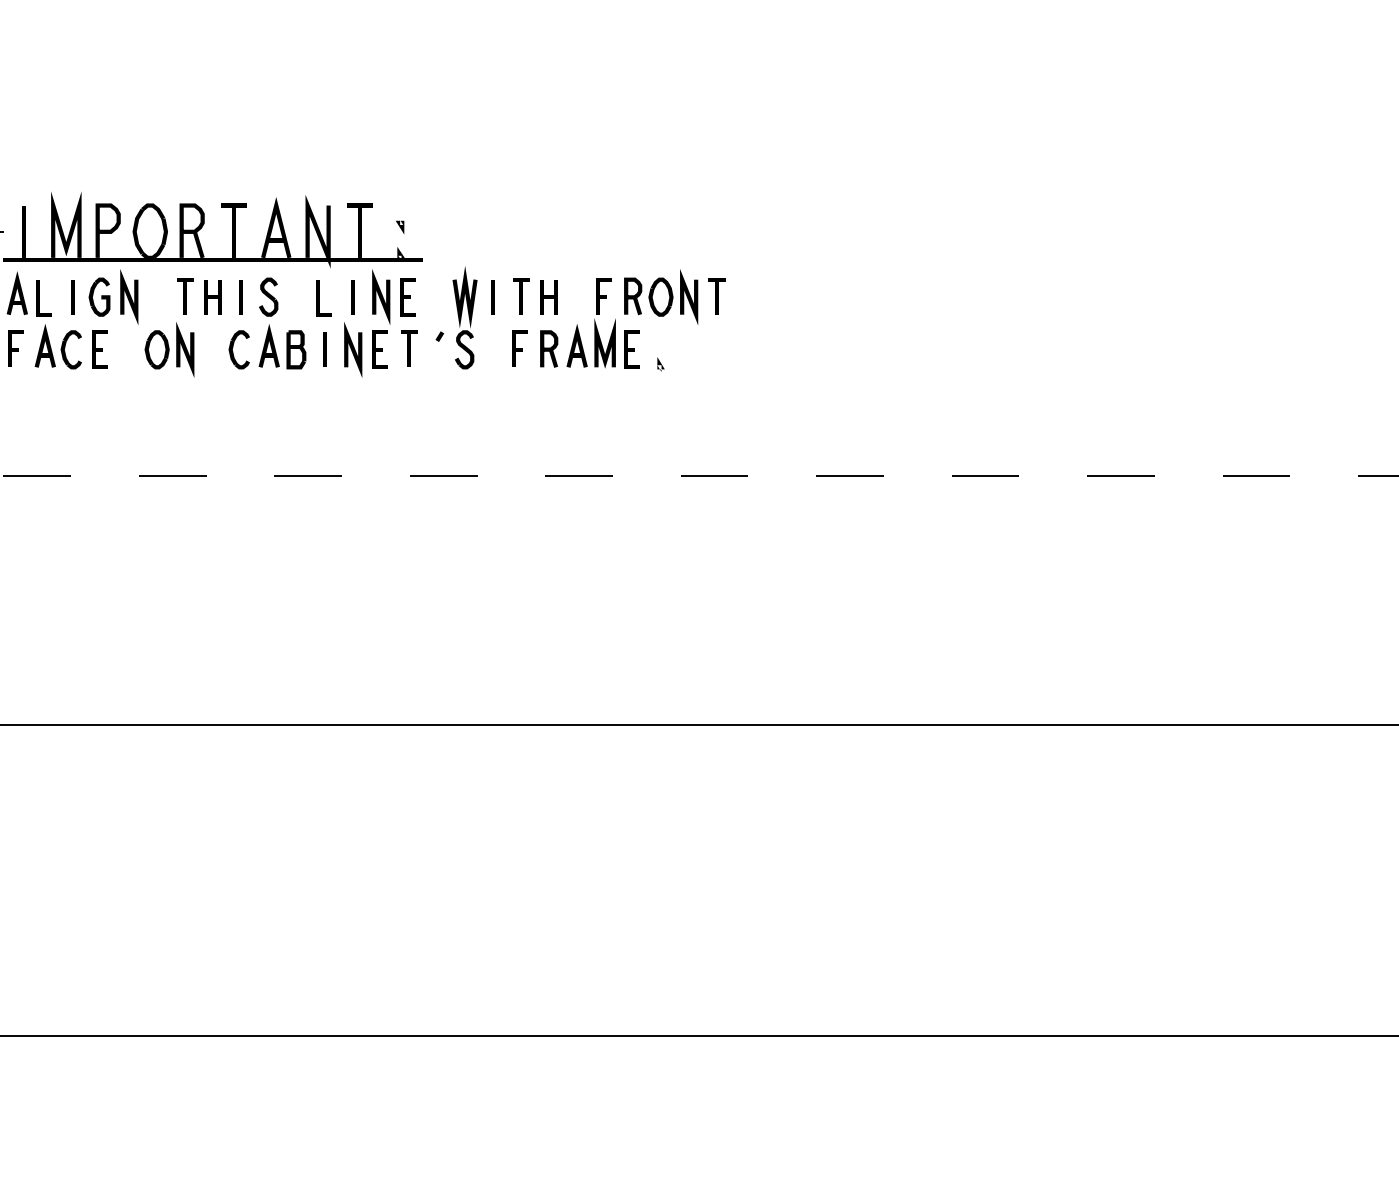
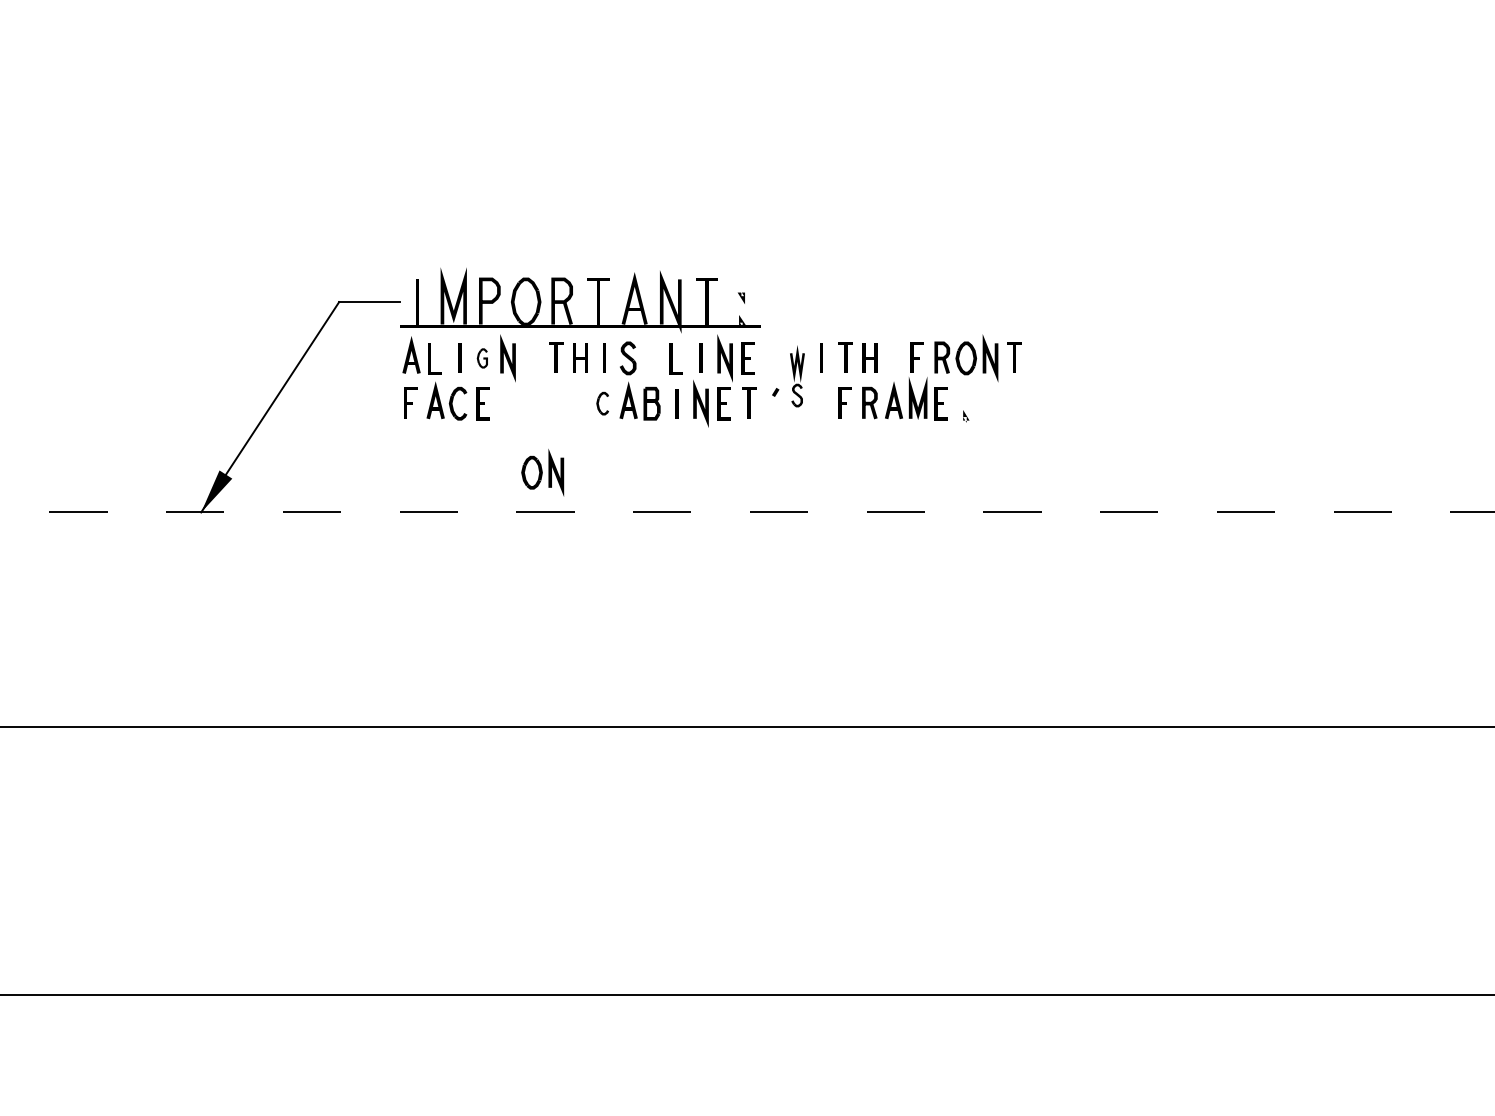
part: (99, 297) -> (482, 358), size x0.6
part: (465, 318) -> (797, 376), size x0.7
part: (169, 349) -> (542, 472), moved
part: (238, 349) -> (602, 403), size x0.7

